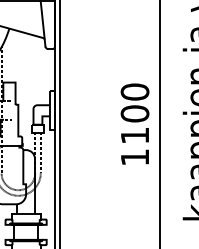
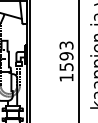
text: (134, 114) -> (66, 56), 1100 -> 1593

